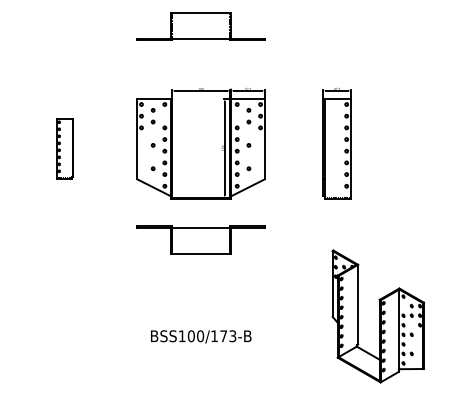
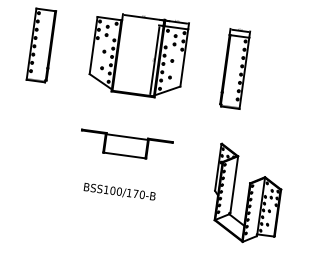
part: (64, 148) -> (41, 45), size x1.67
part: (200, 239) -> (125, 145), moved
text: (232, 336) -> (142, 194), BSS100/173-B -> BSS100/170-B

